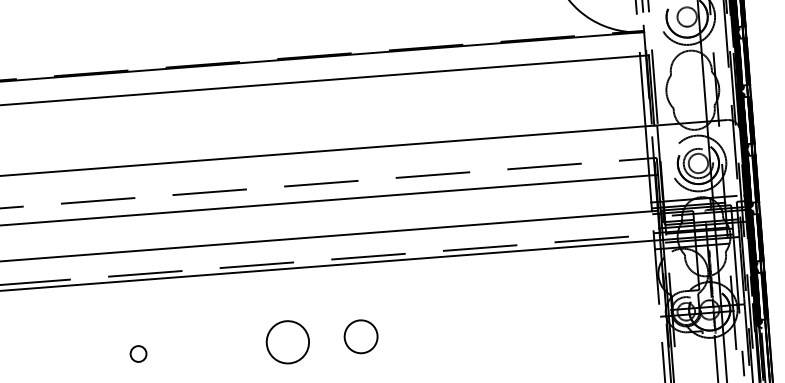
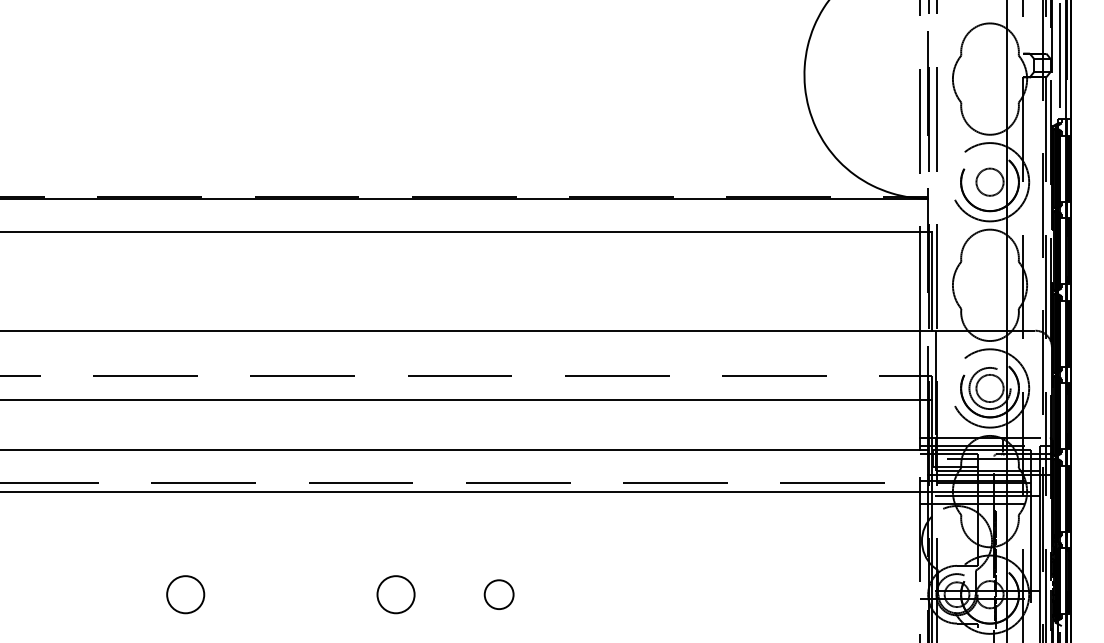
circle: (360, 336) -> (498, 594), size x0.62
circle: (287, 342) -> (395, 594), size x0.62
circle: (138, 353) -> (185, 594), size x1.67

